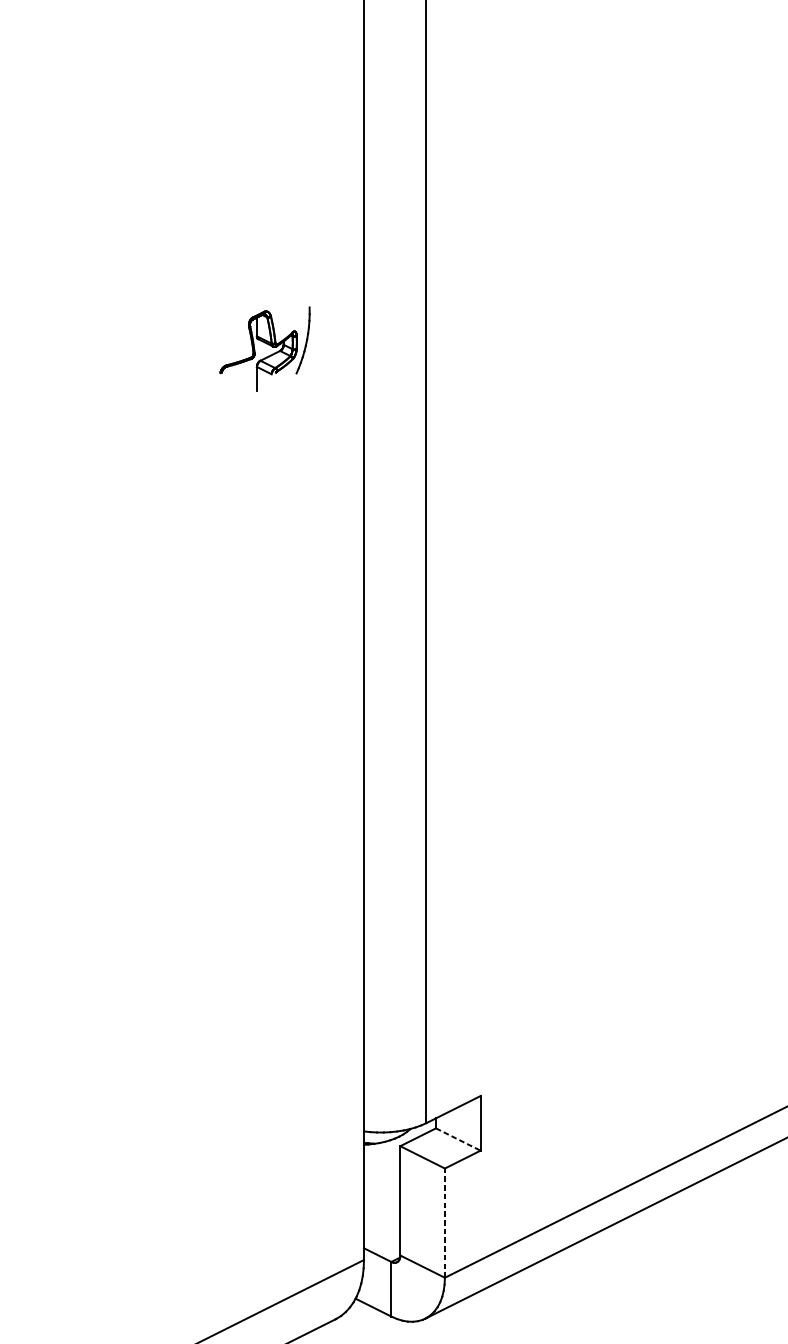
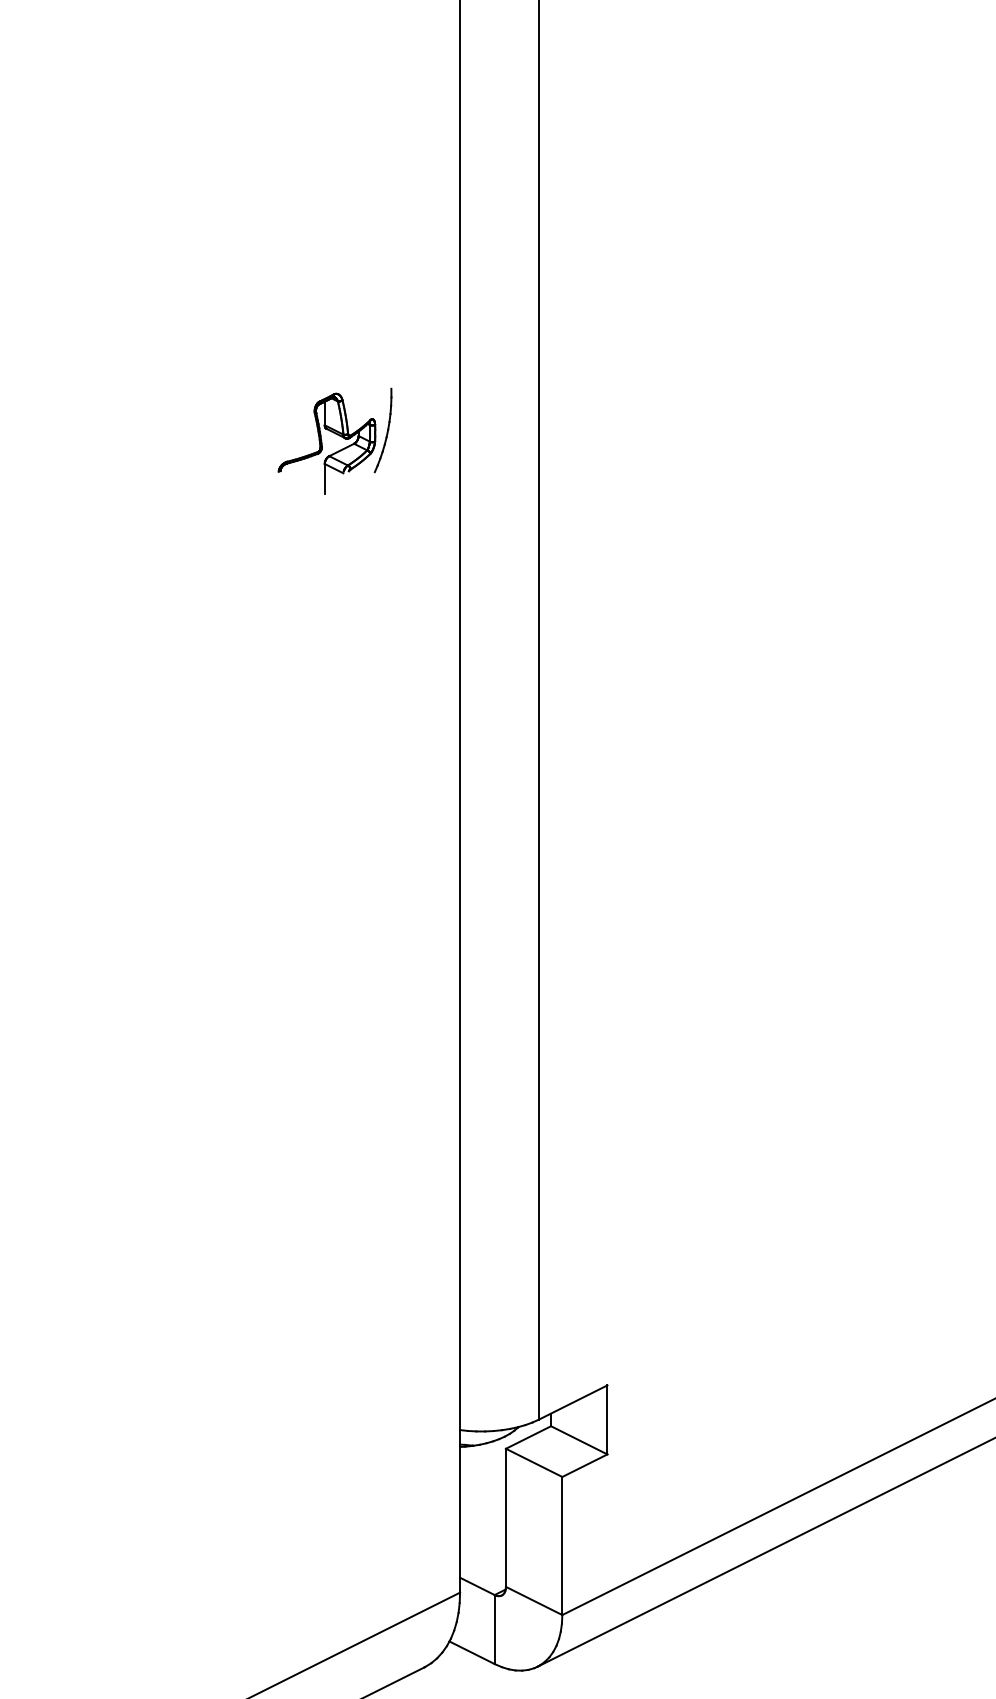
line: (458, 1139) -> (579, 1440), dashed -> solid
line: (445, 1222) -> (562, 1545), dashed -> solid

